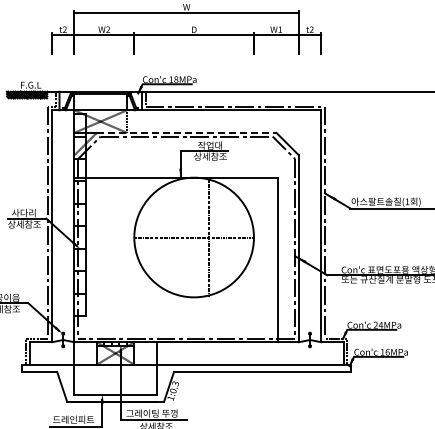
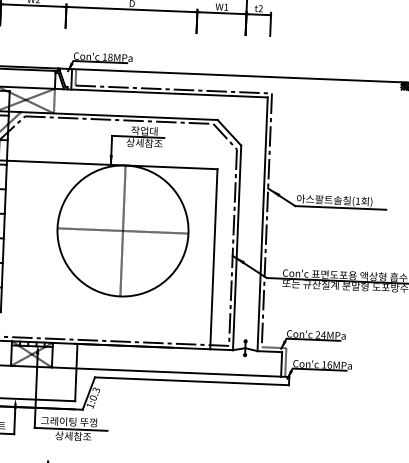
line: (186, 132) -> (119, 115), dashed -> solid
line: (209, 237) -> (123, 230), moved

